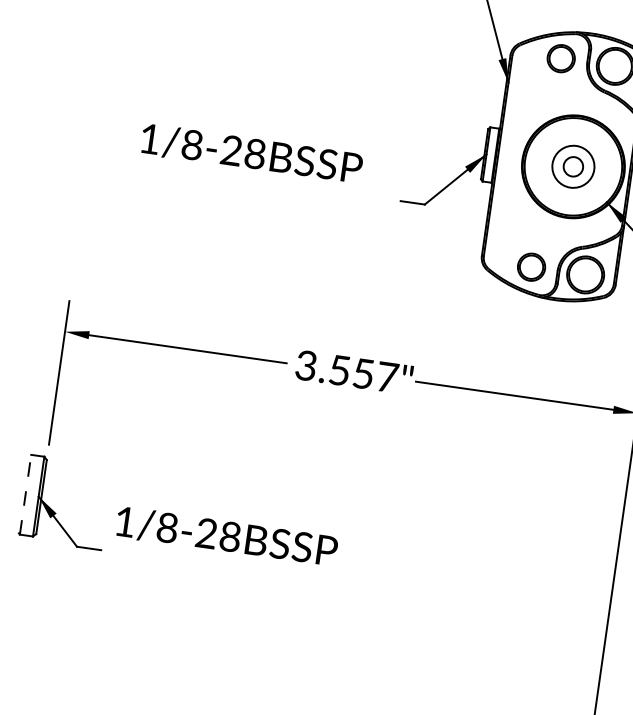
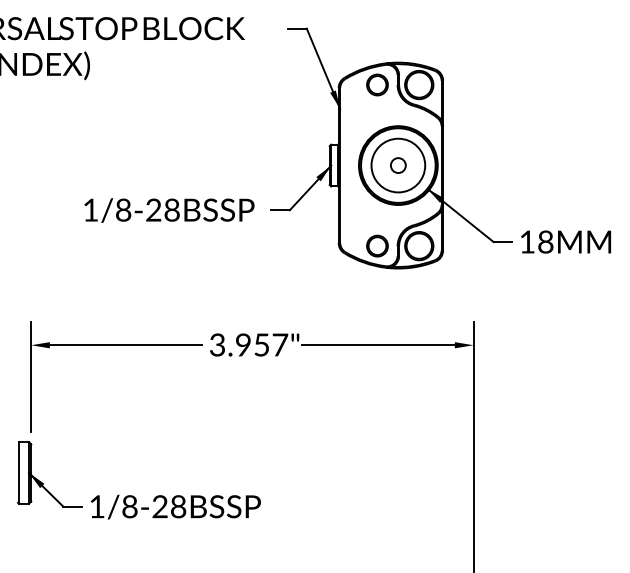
text: (251, 153) -> (169, 210), moved
circle: (573, 166) -> (398, 165), size x1.67
text: (339, 369) -> (243, 344), 3.557" -> 3.957"
line: (25, 494) -> (18, 472), dashed -> solid
text: (226, 535) -> (175, 506), moved

